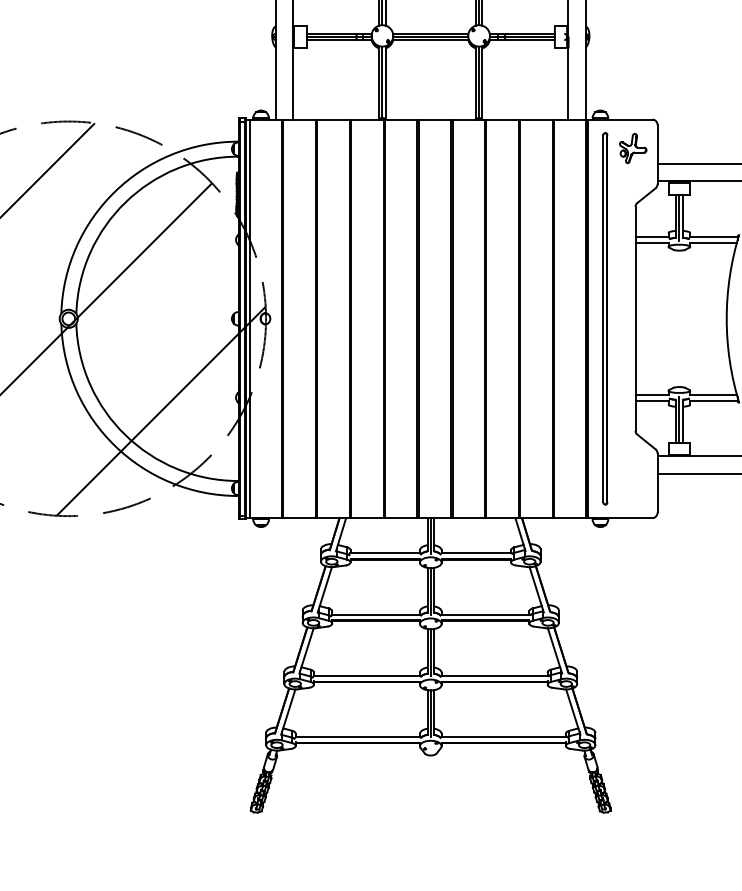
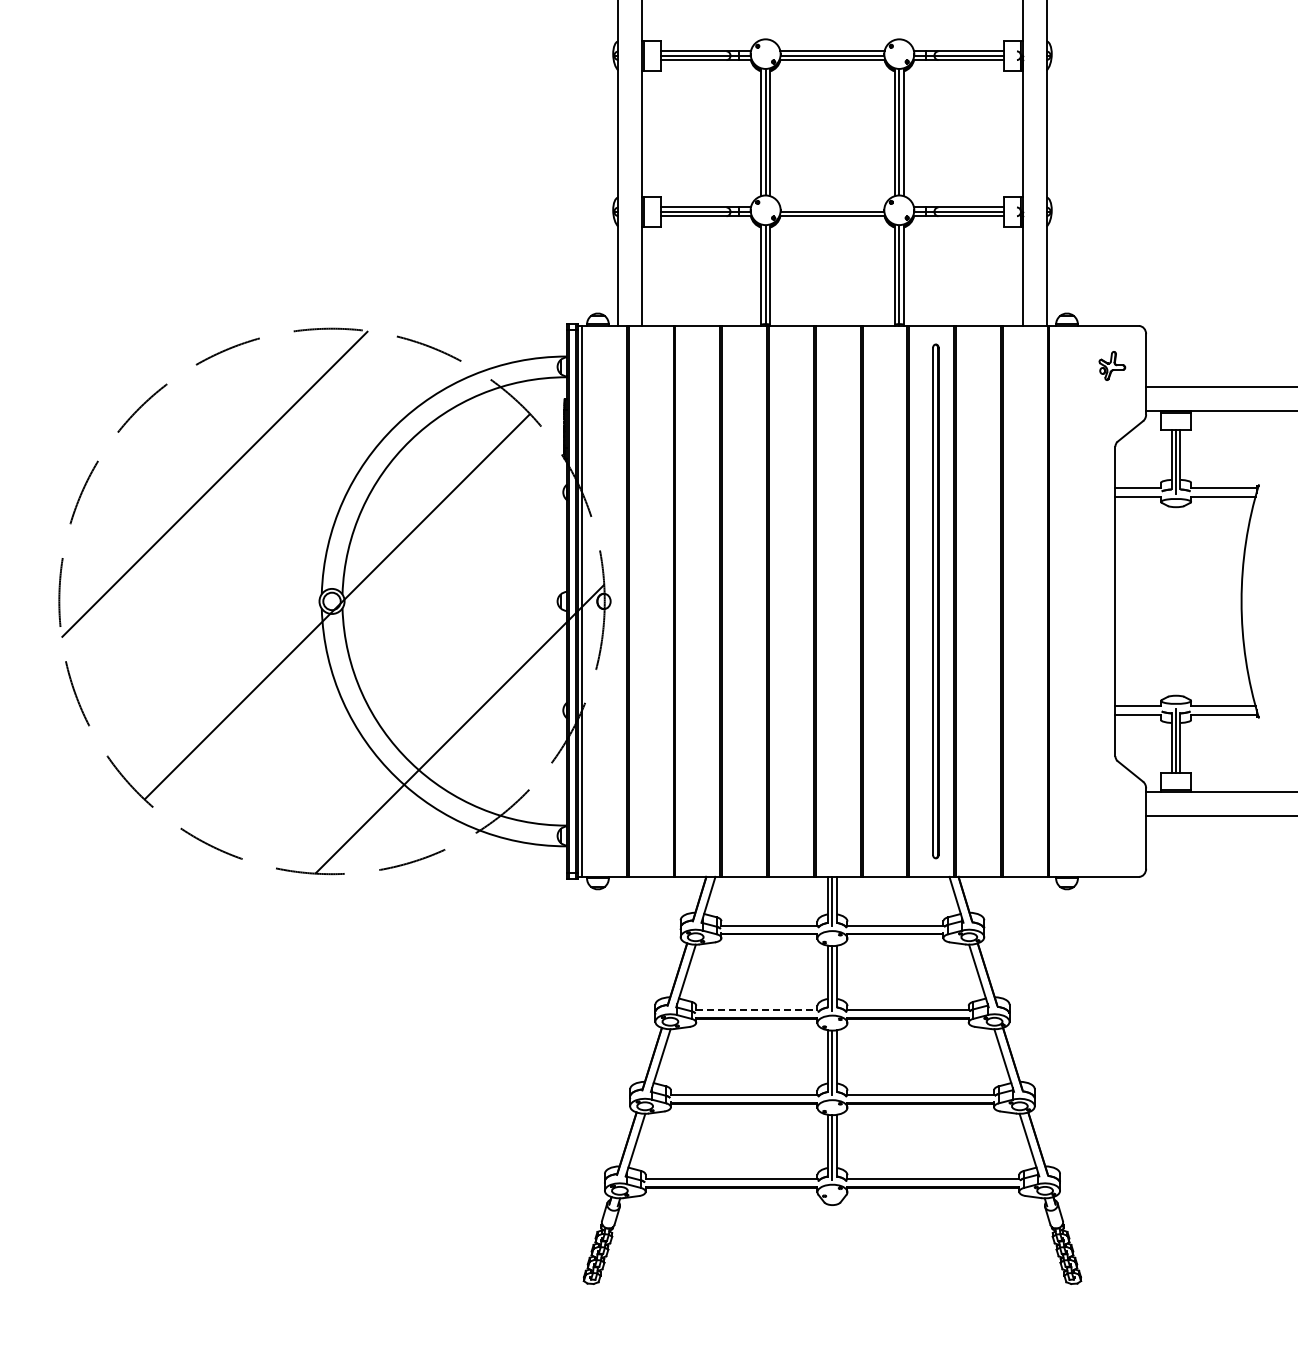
line: (430, 33) -> (832, 207), removed
part: (633, 148) -> (1112, 365), size x0.7
part: (605, 318) -> (935, 601), moved
line: (375, 614) -> (756, 1010), solid -> dashed

